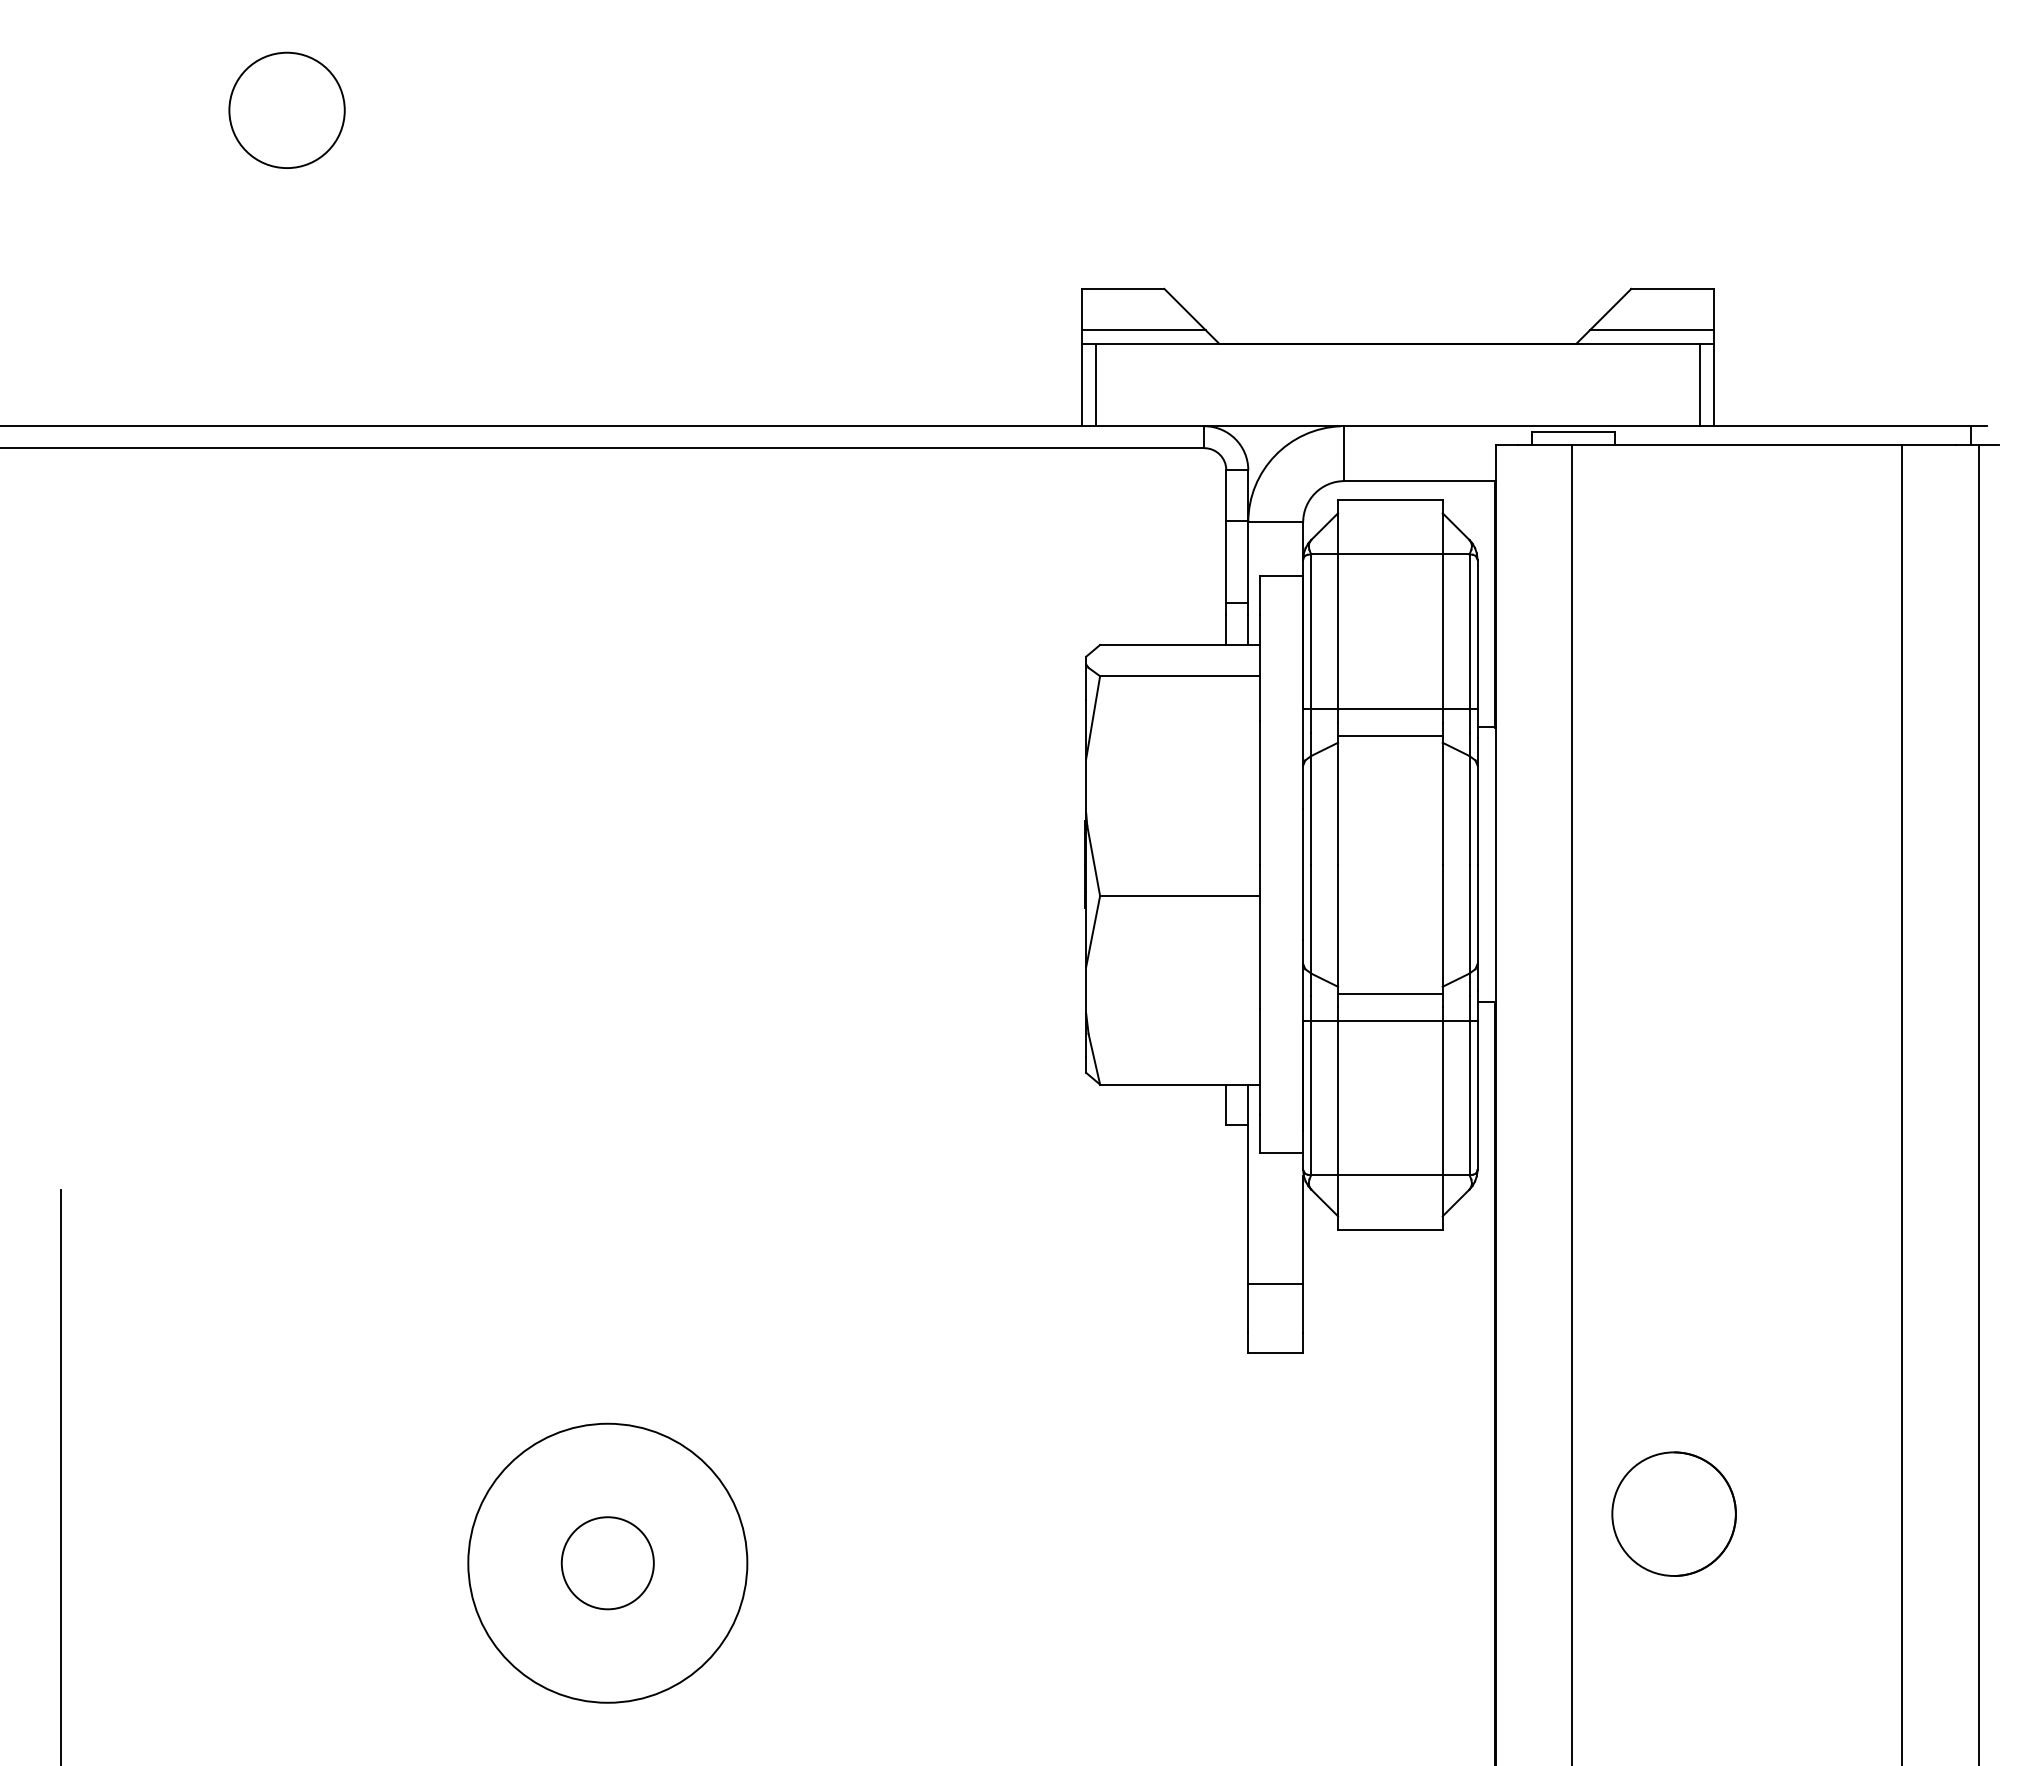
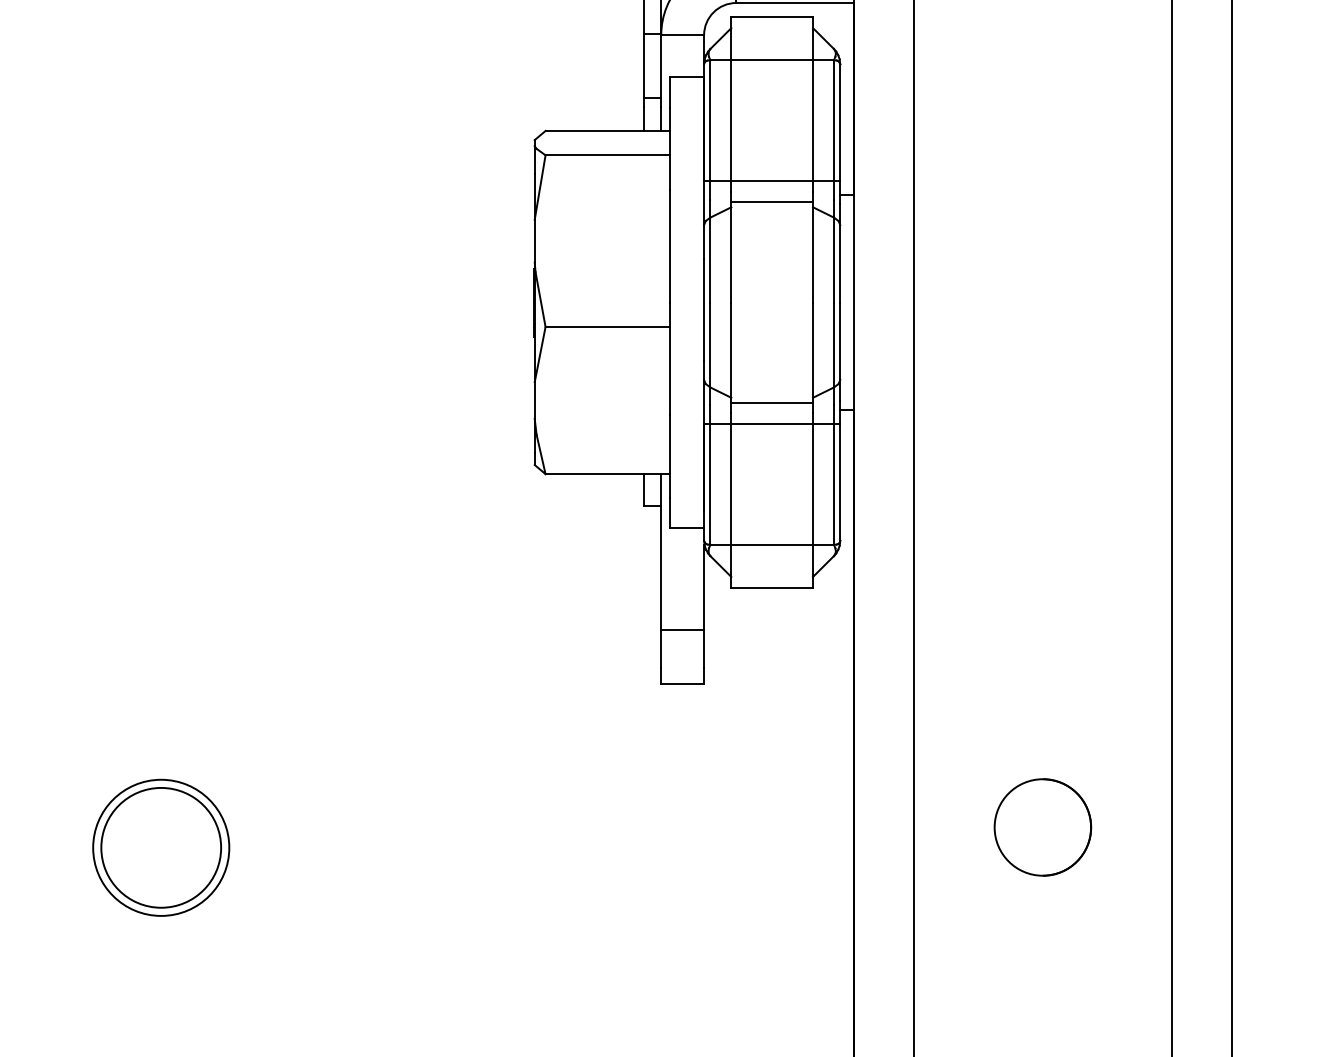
circle: (1673, 1513) -> (1042, 826), moved
circle: (607, 1563) -> (160, 848), size x0.62
circle: (607, 1563) -> (160, 848), size x1.67

